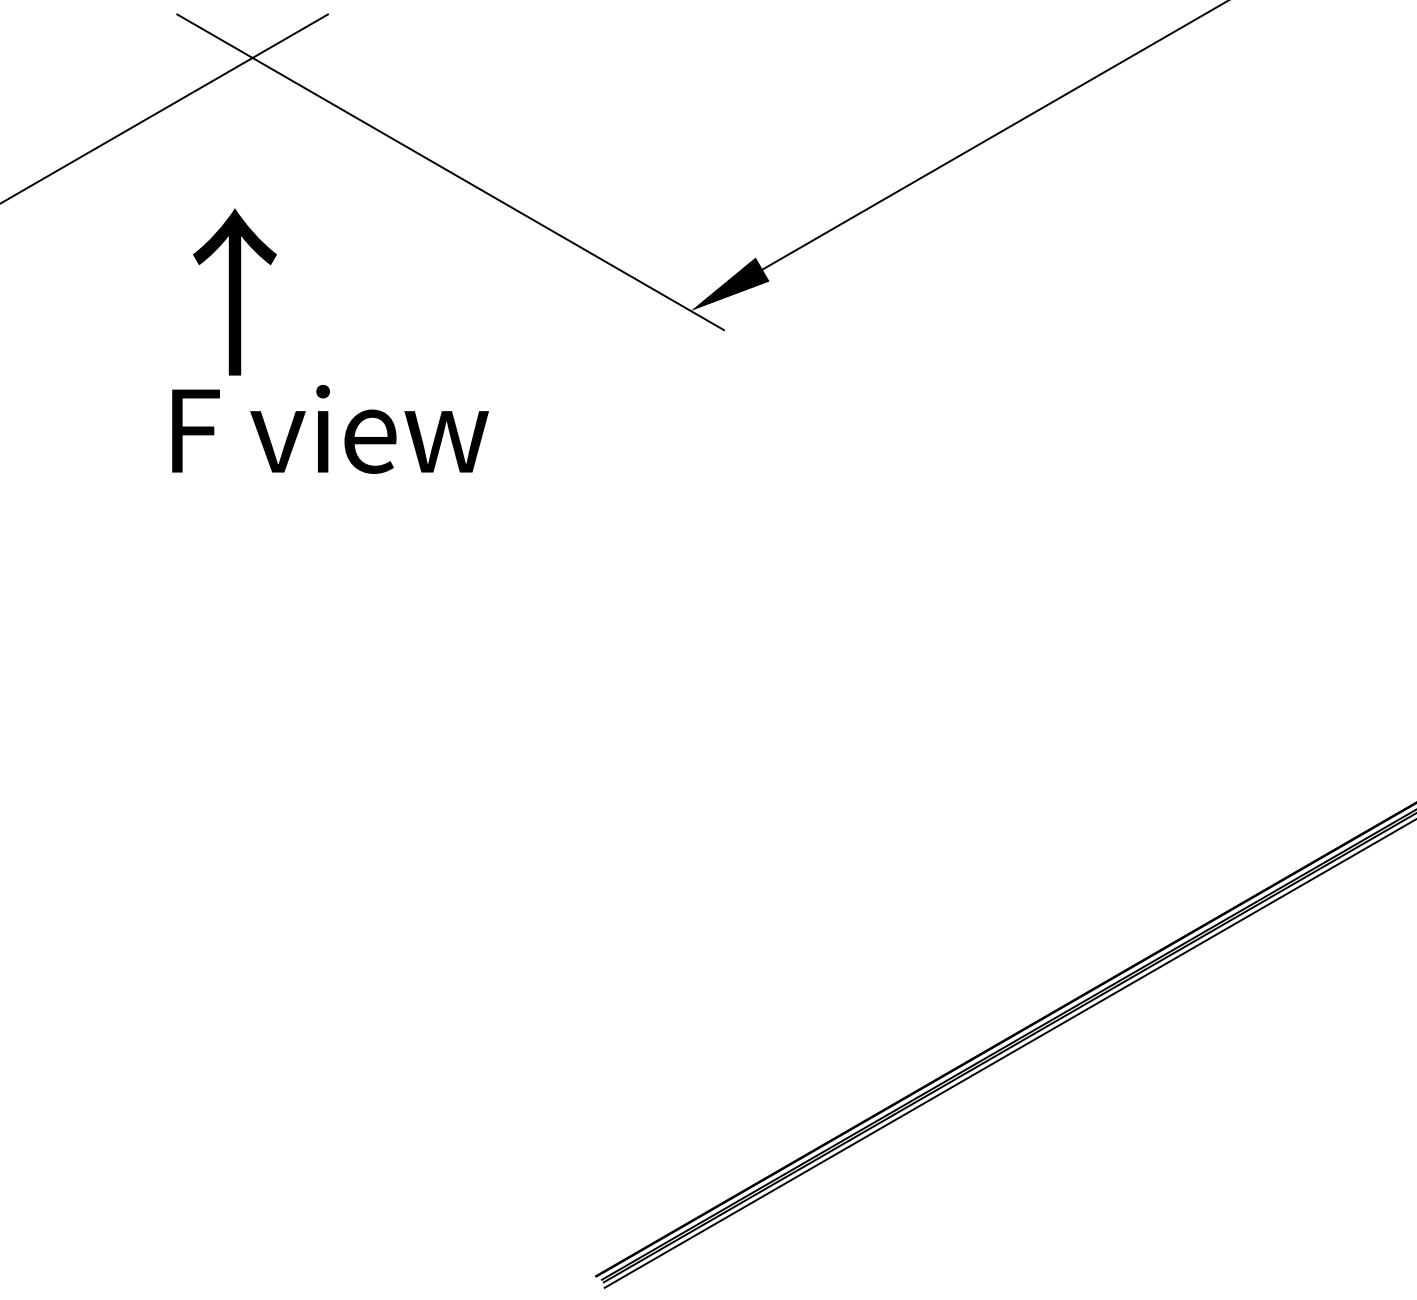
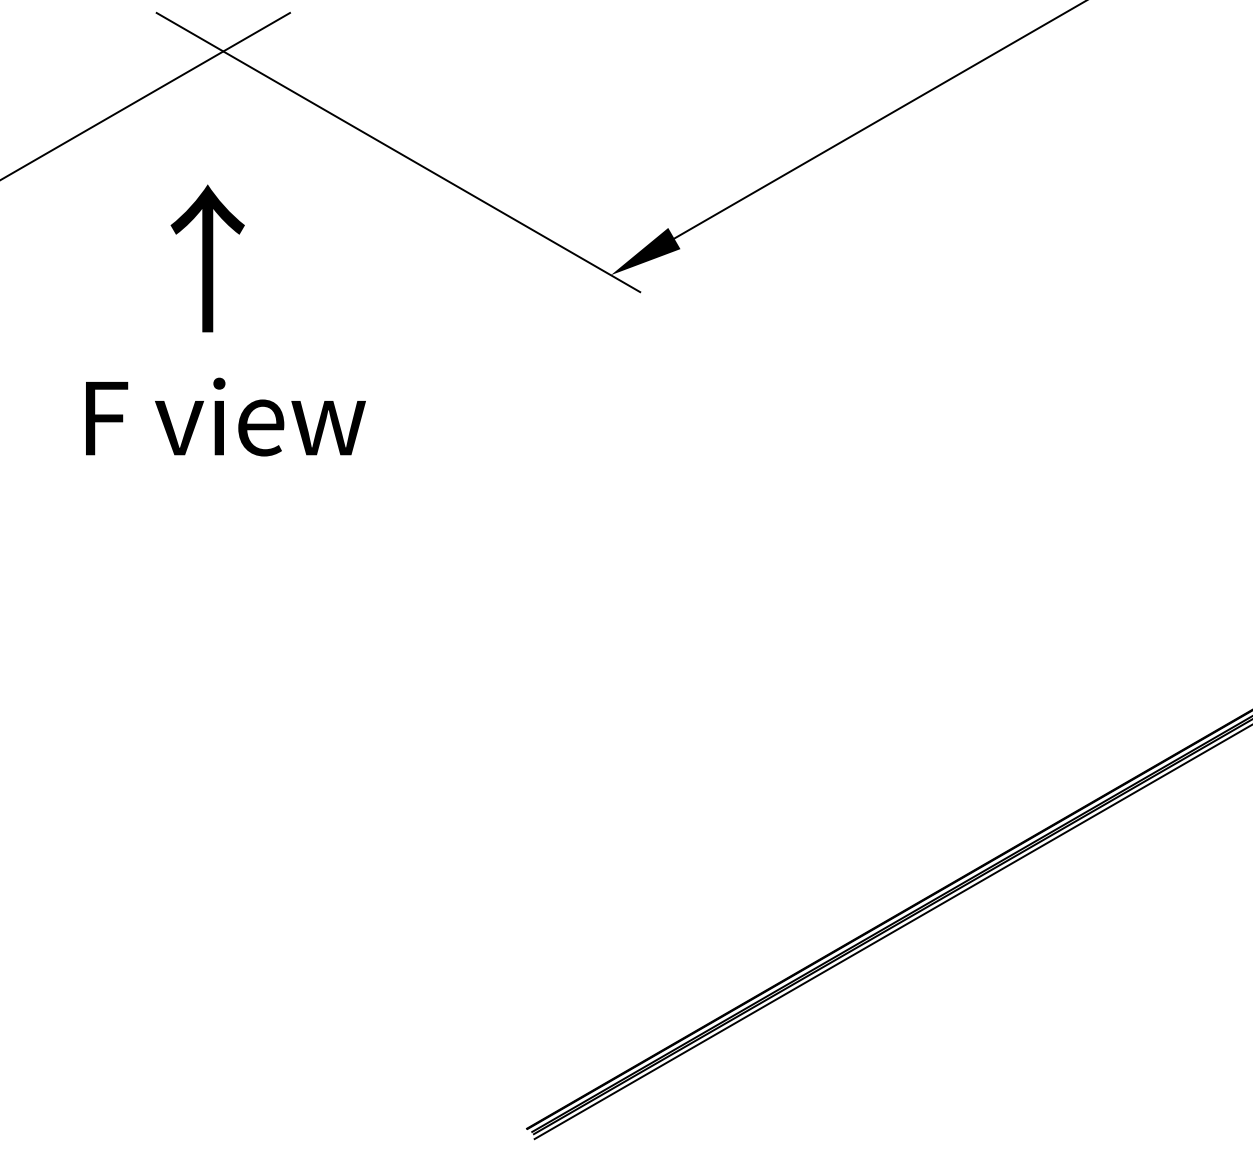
text: (330, 429) -> (225, 417), moved

